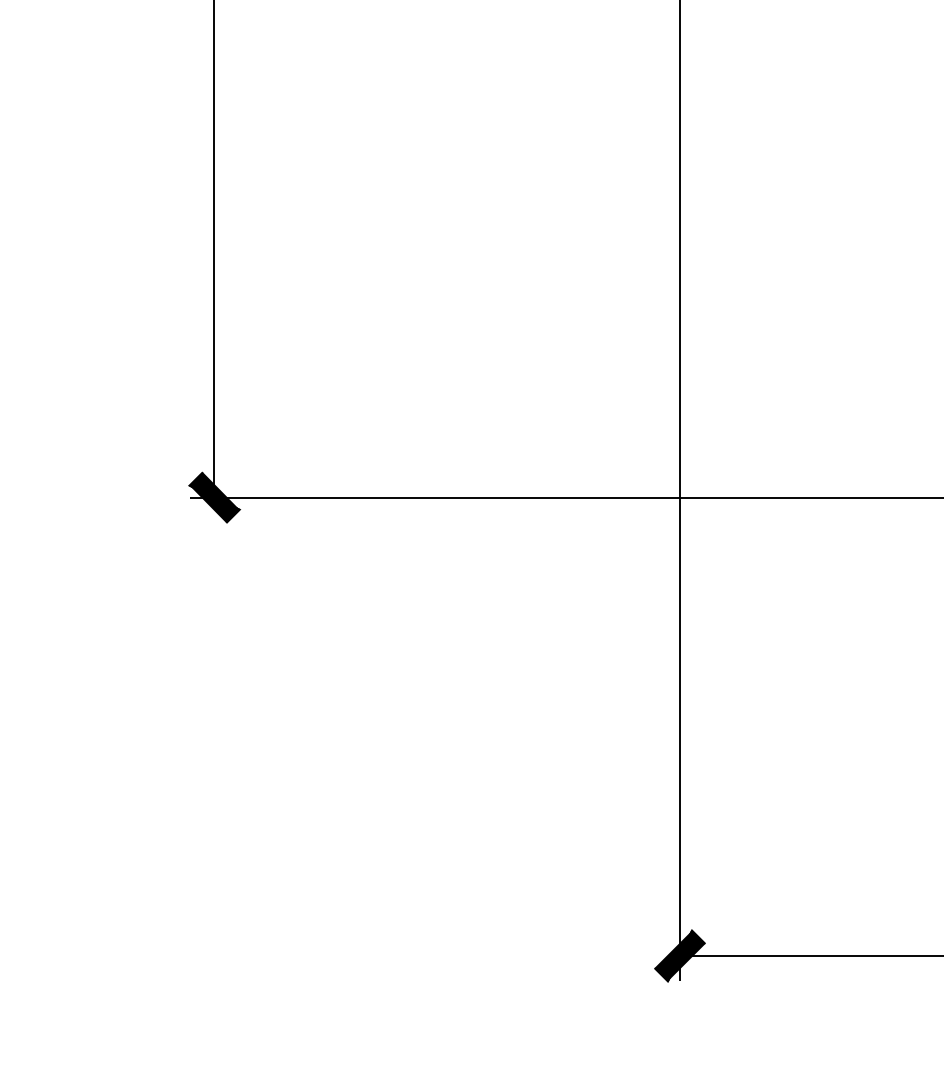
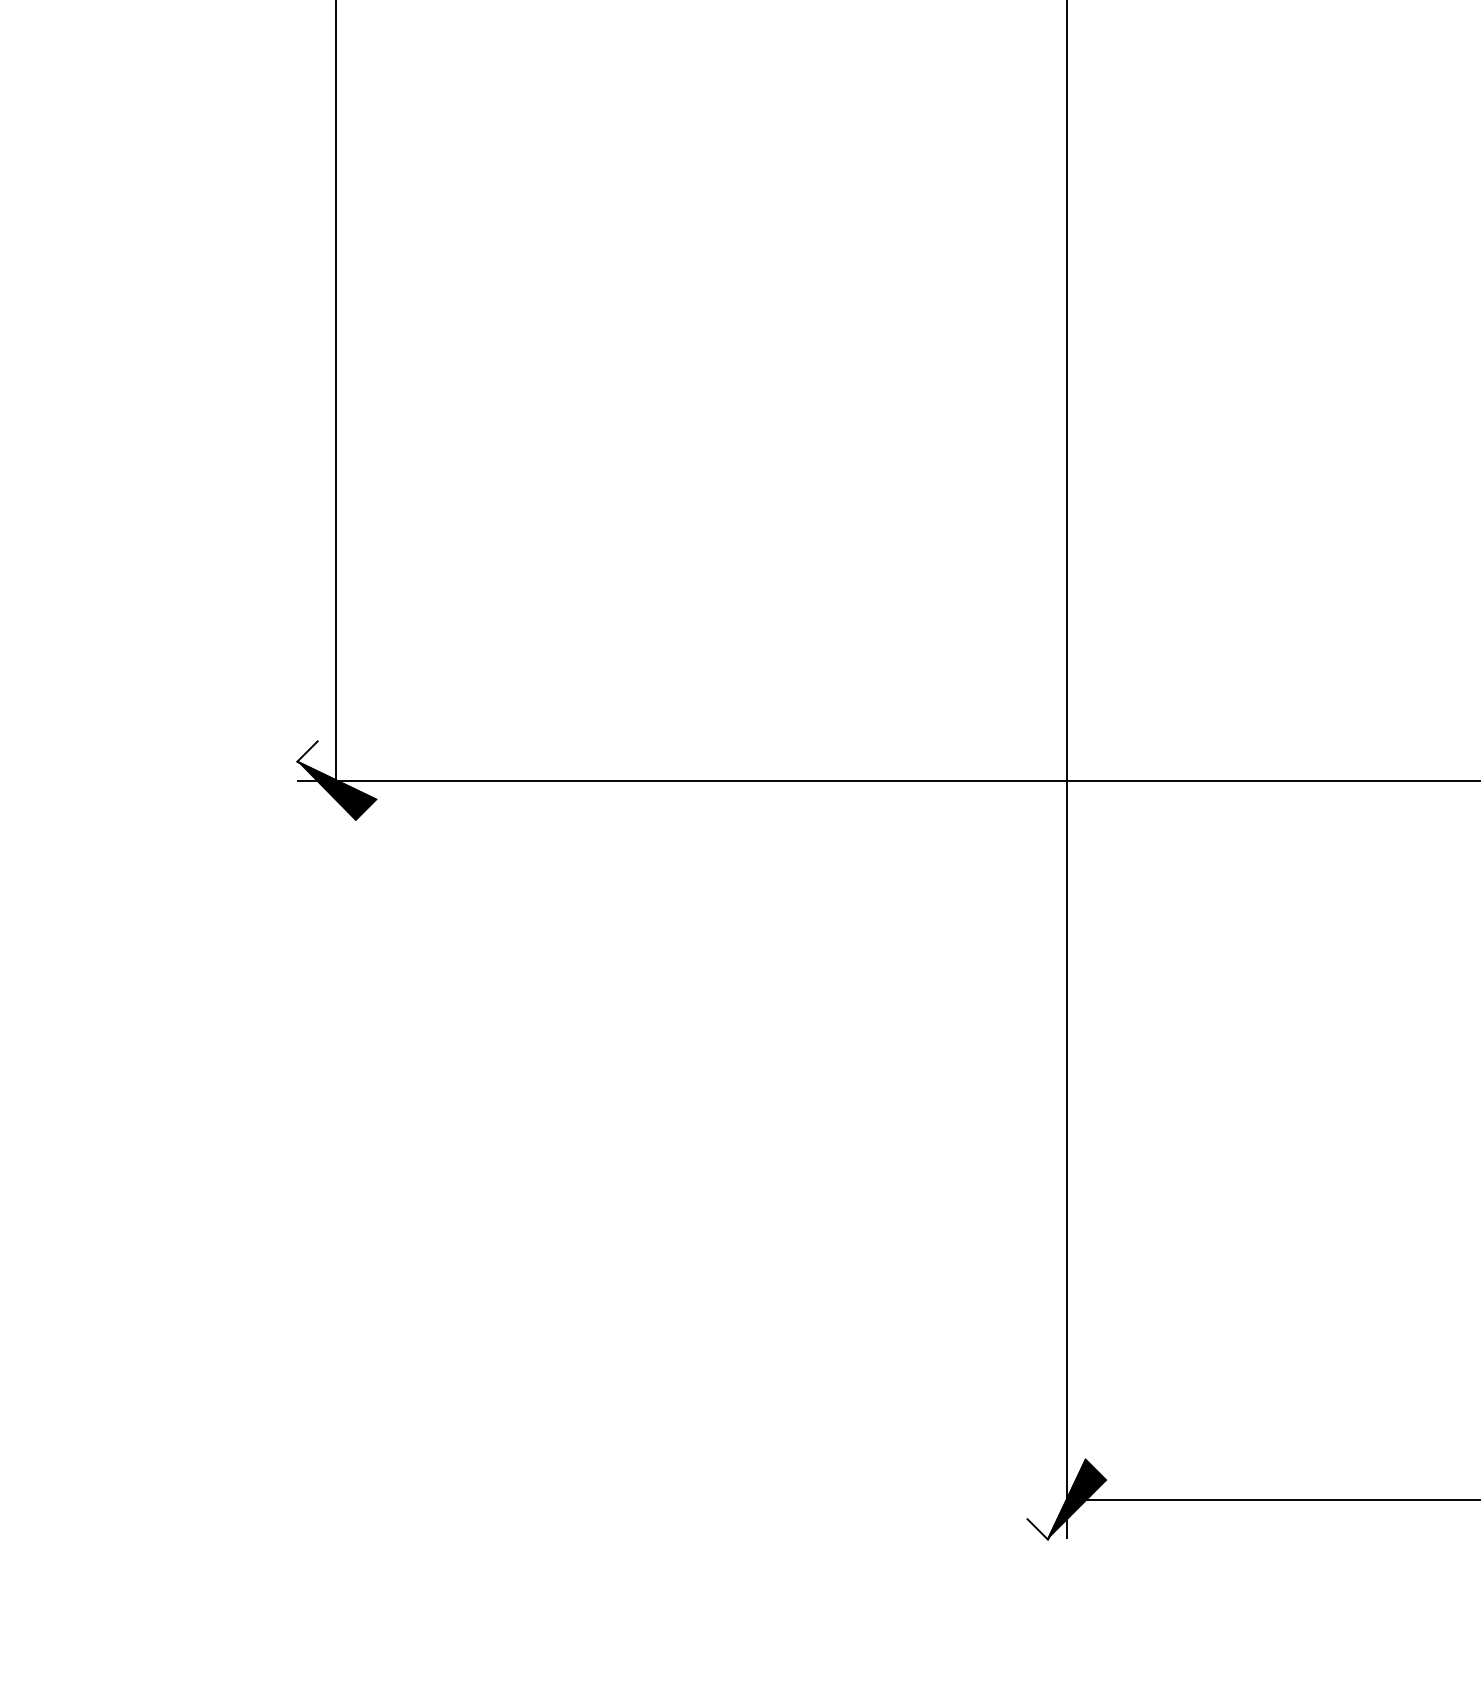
fill: (214, 490) -> (336, 769), removed
fill: (673, 955) -> (1056, 1498), removed

